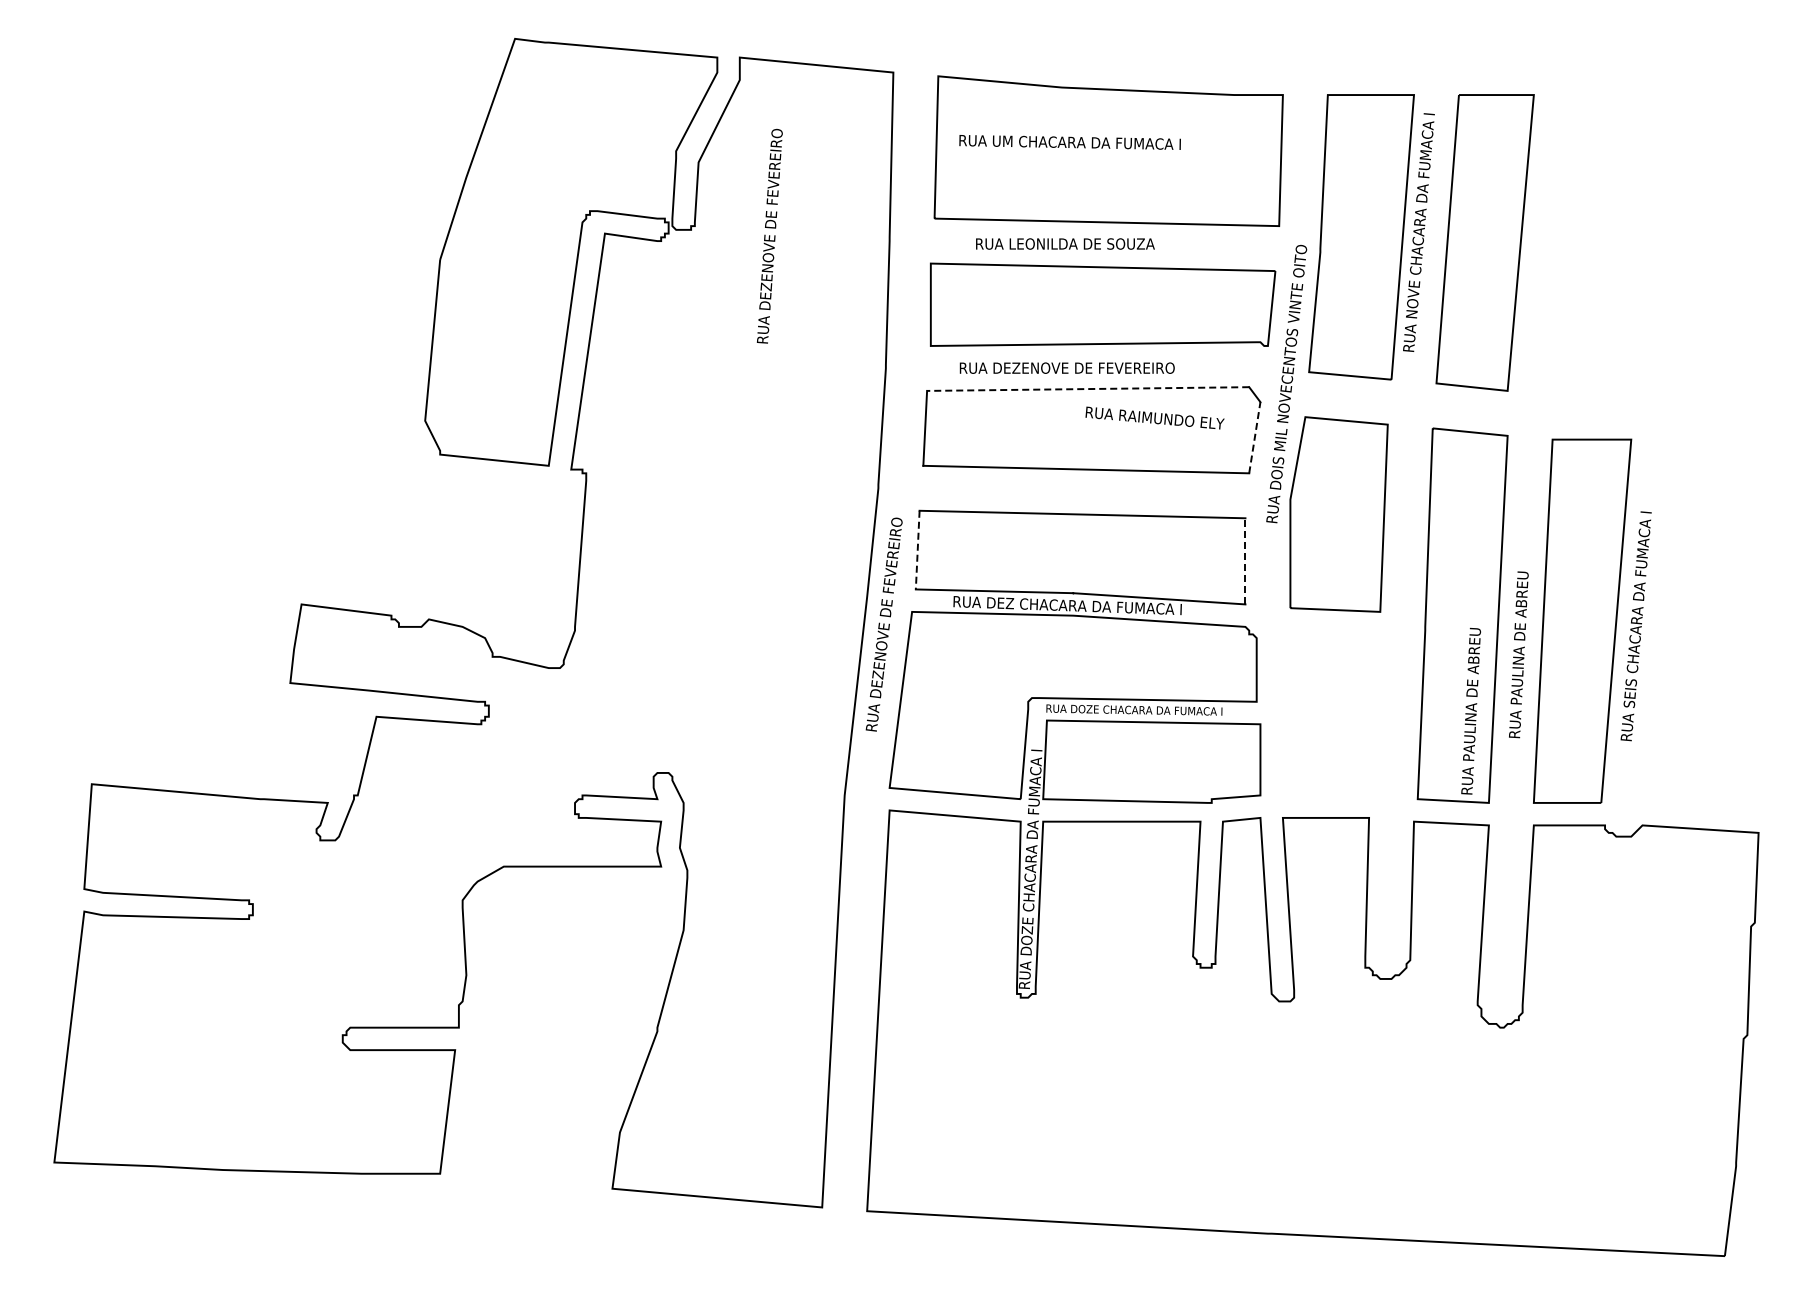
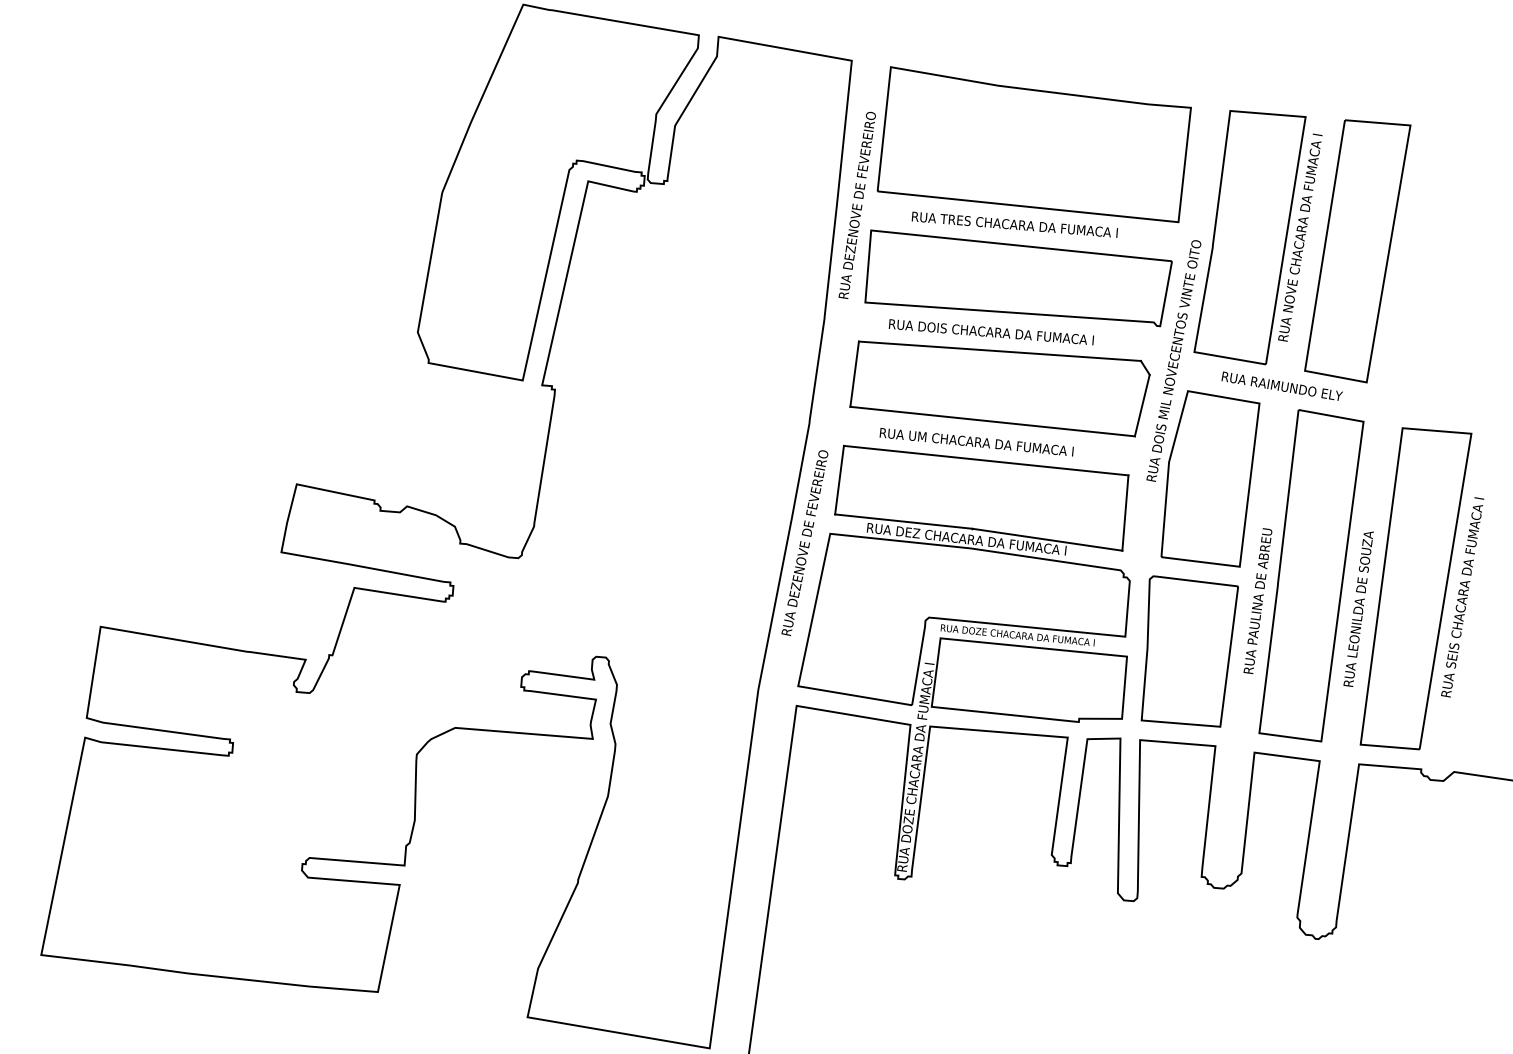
text: (1069, 142) -> (976, 442), moved
text: (769, 235) -> (857, 204), moved
text: (1109, 243) -> (1028, 225), RUA LEONILDA DE SOUZA -> RUA TRES CHACARA DA FUMACA I
text: (1098, 367) -> (1010, 333), RUA DEZENOVE DE FEVEREIRO -> RUA DOIS CHACARA DA FUMACA I
line: (1087, 389) -> (999, 351), dashed -> solid
text: (1154, 417) -> (1281, 385), moved
line: (1254, 437) -> (1142, 405), dashed -> solid
line: (917, 550) -> (839, 480), dashed -> solid
line: (1245, 560) -> (1125, 512), dashed -> solid
text: (1519, 631) -> (1360, 593), RUA PAULINA DE ABREU -> RUA LEONILDA DE SOUZA
text: (1470, 710) -> (1257, 600), moved
part: (1329, 712) -> (1188, 651), added

